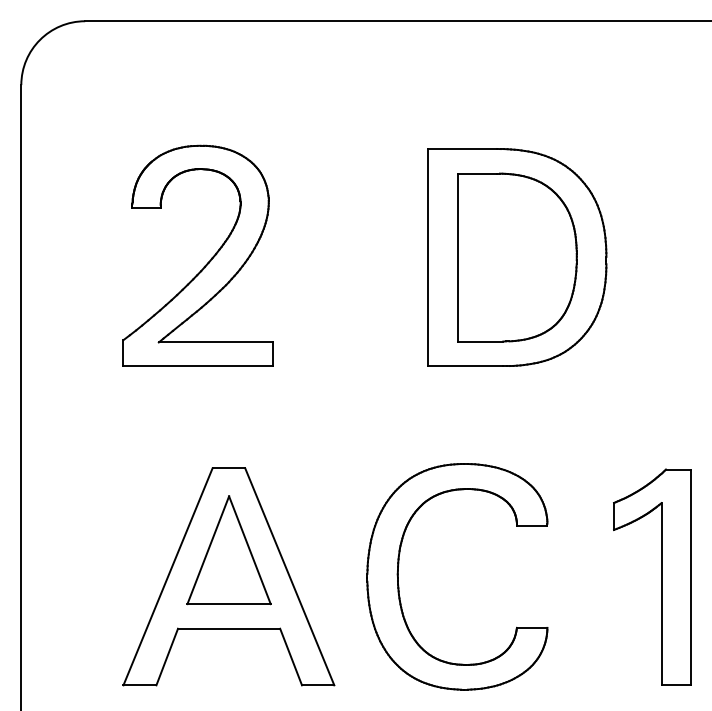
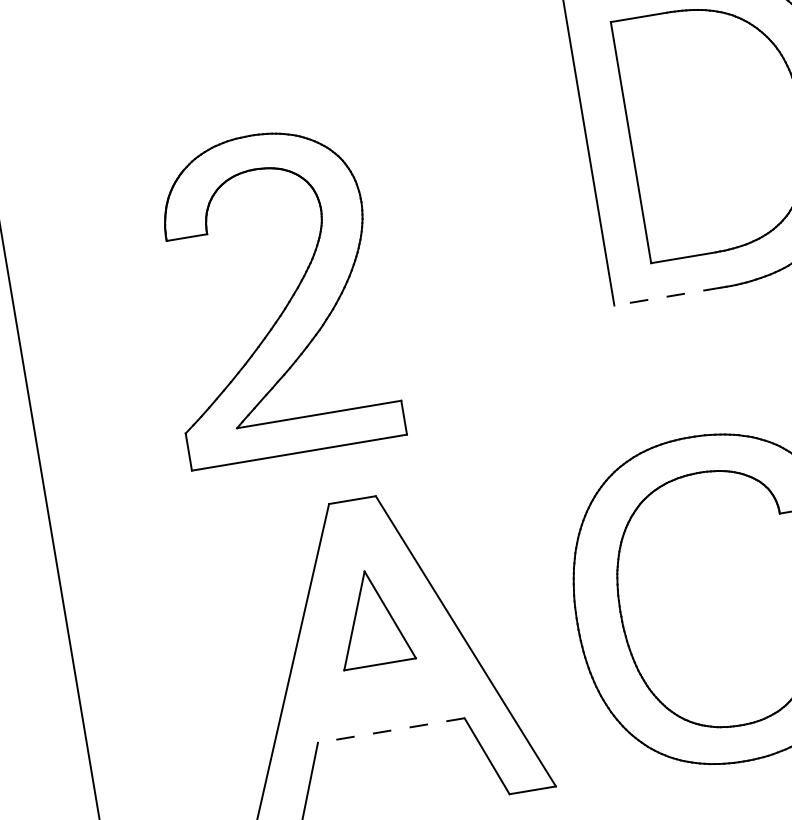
part: (206, 263) -> (286, 303), moved
line: (465, 366) -> (667, 297), solid -> dashed
part: (228, 550) -> (371, 618), size x0.6
line: (228, 628) -> (390, 730), solid -> dashed

